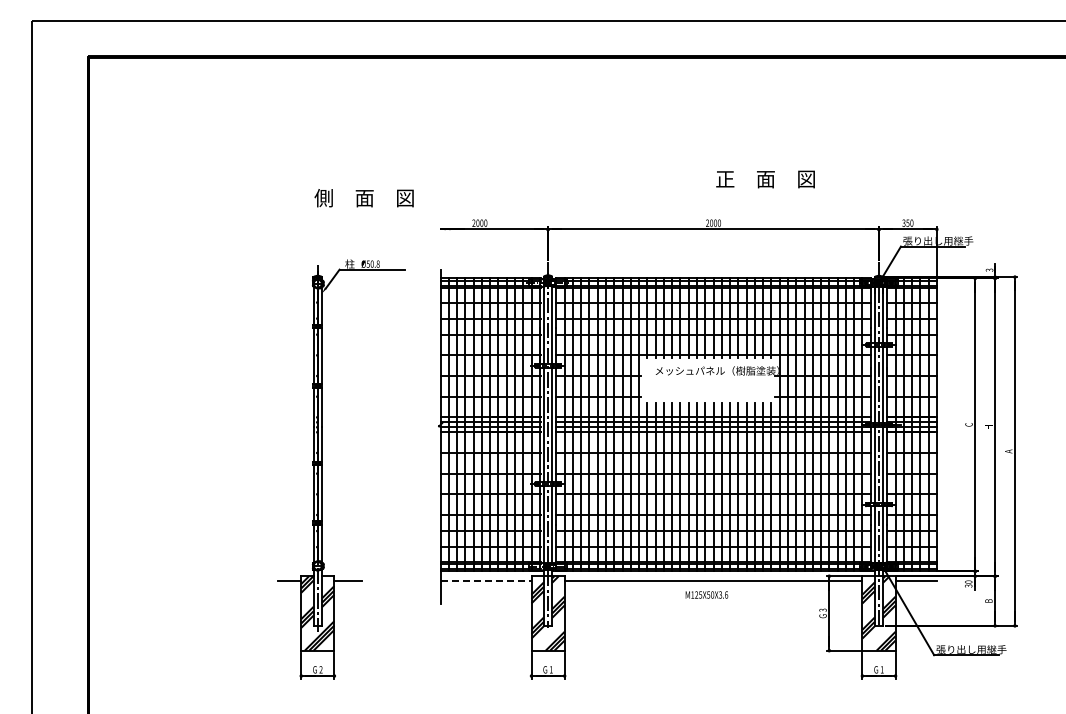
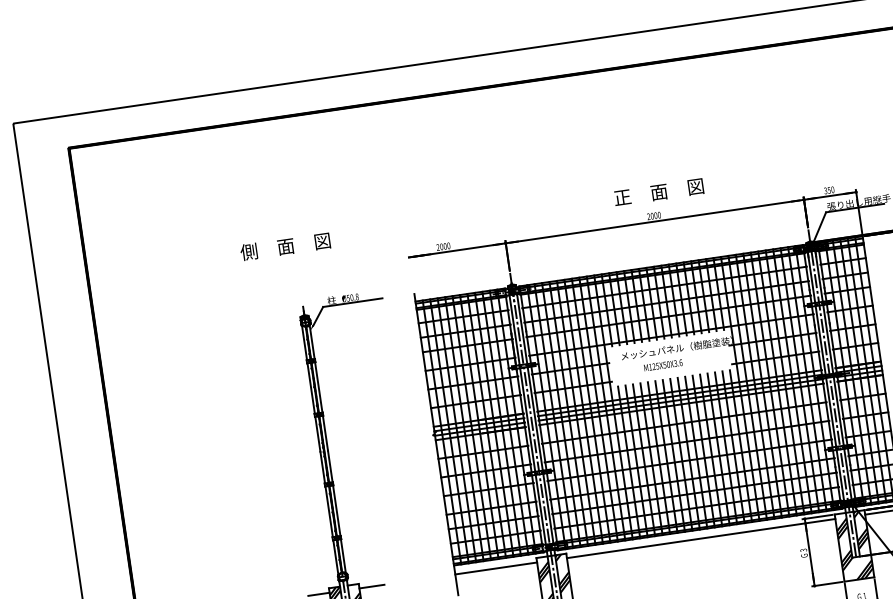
text: (765, 179) -> (658, 192), moved
text: (363, 198) -> (284, 247), moved
line: (486, 581) -> (496, 568), dashed -> solid
text: (706, 594) -> (662, 364), moved

